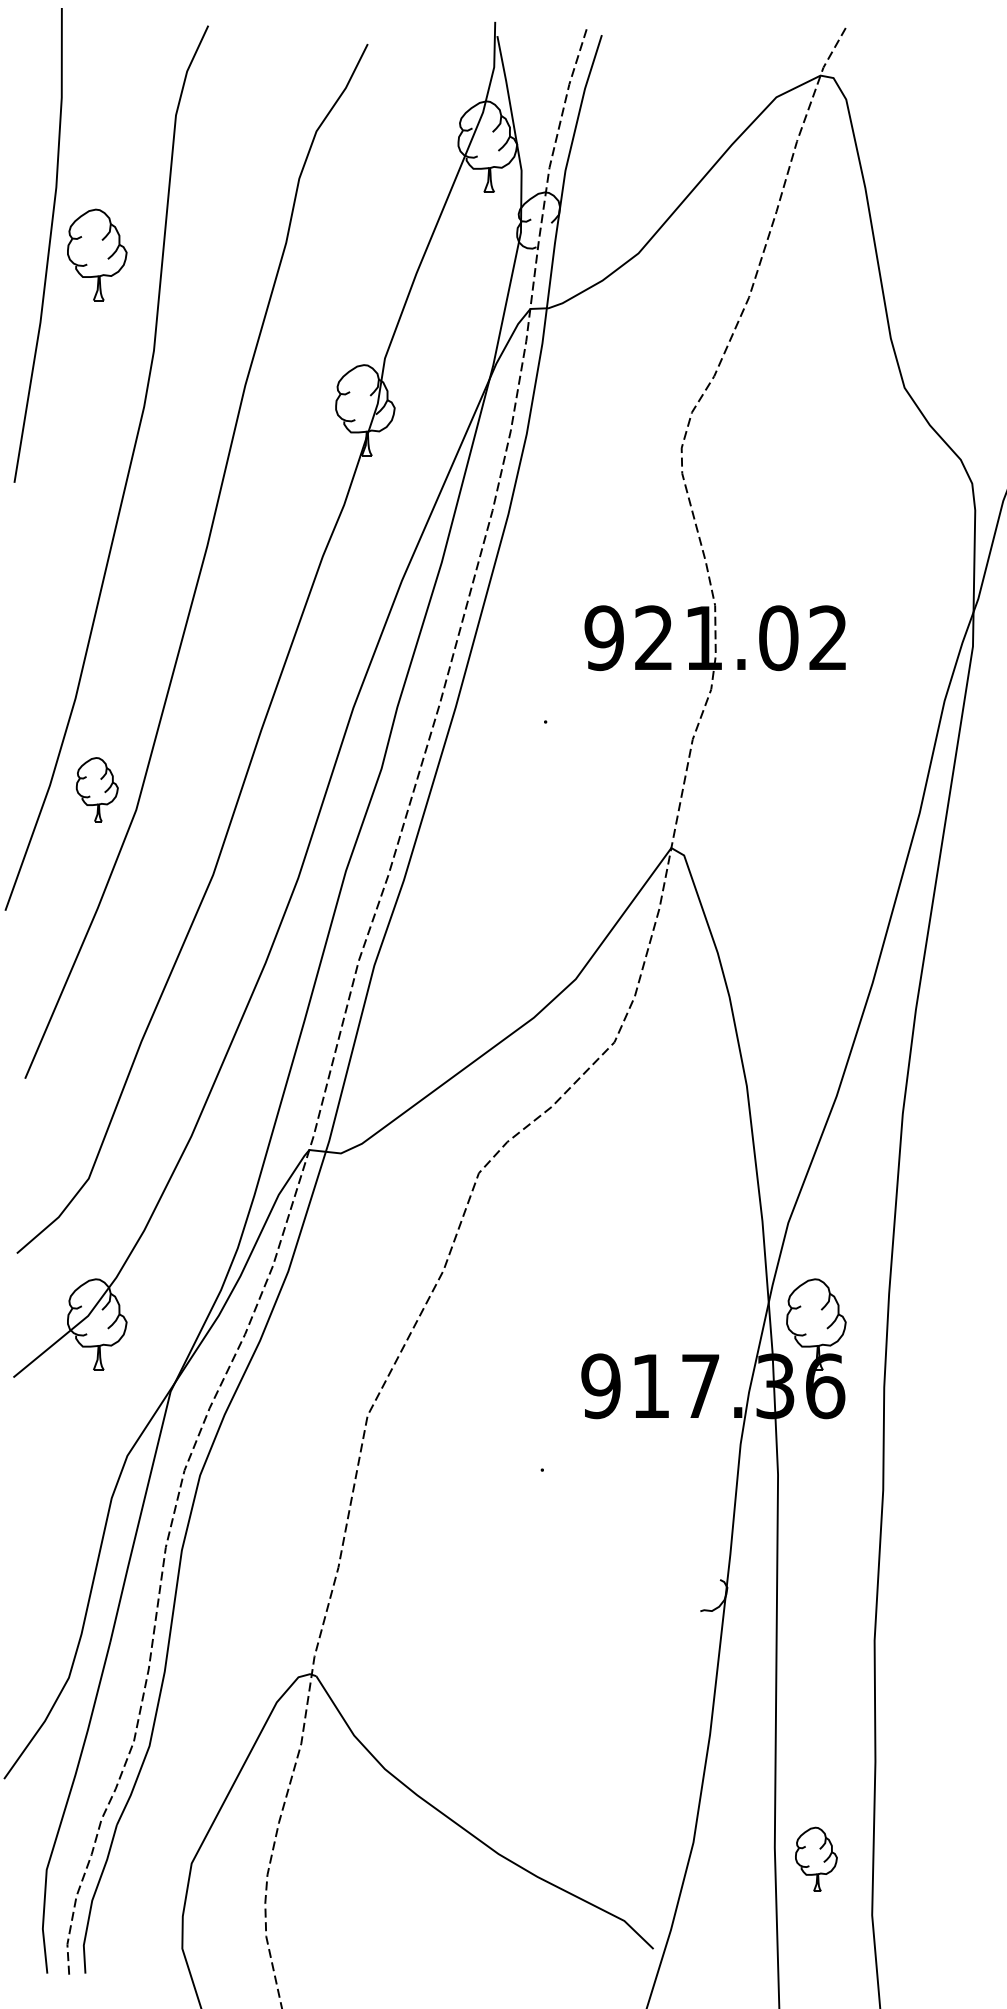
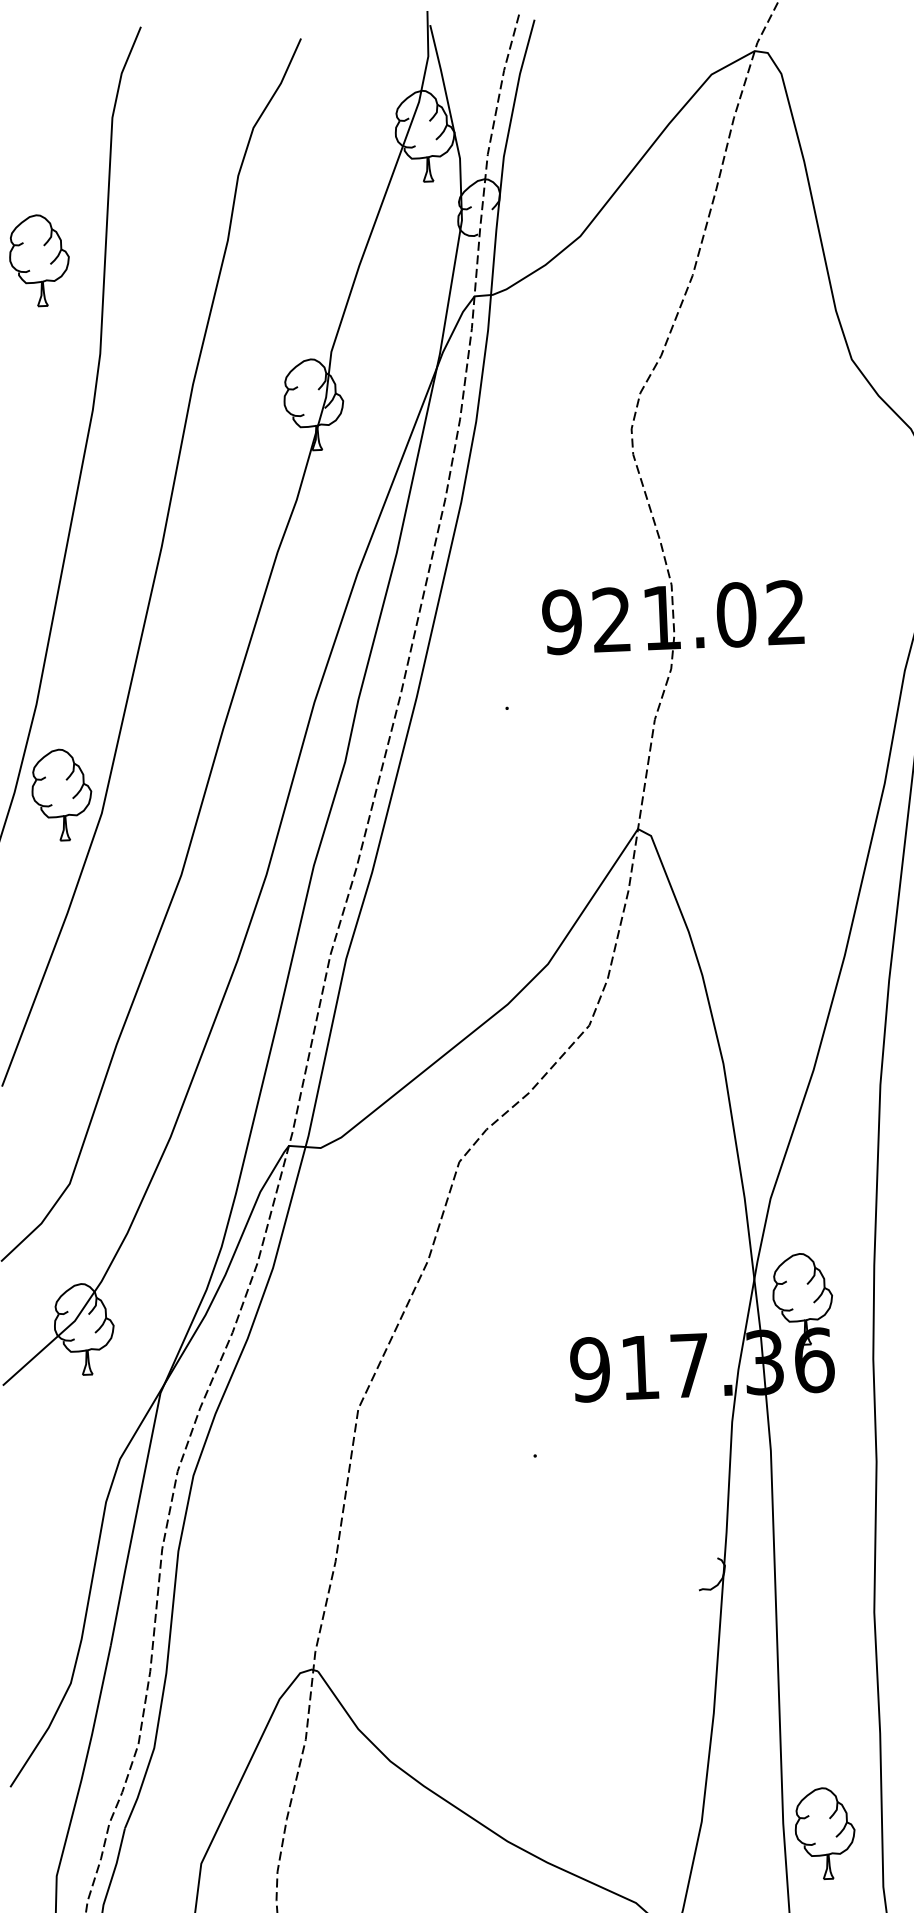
part: (97, 789) -> (62, 794), size x1.43
part: (816, 1859) -> (825, 1833), size x1.43

